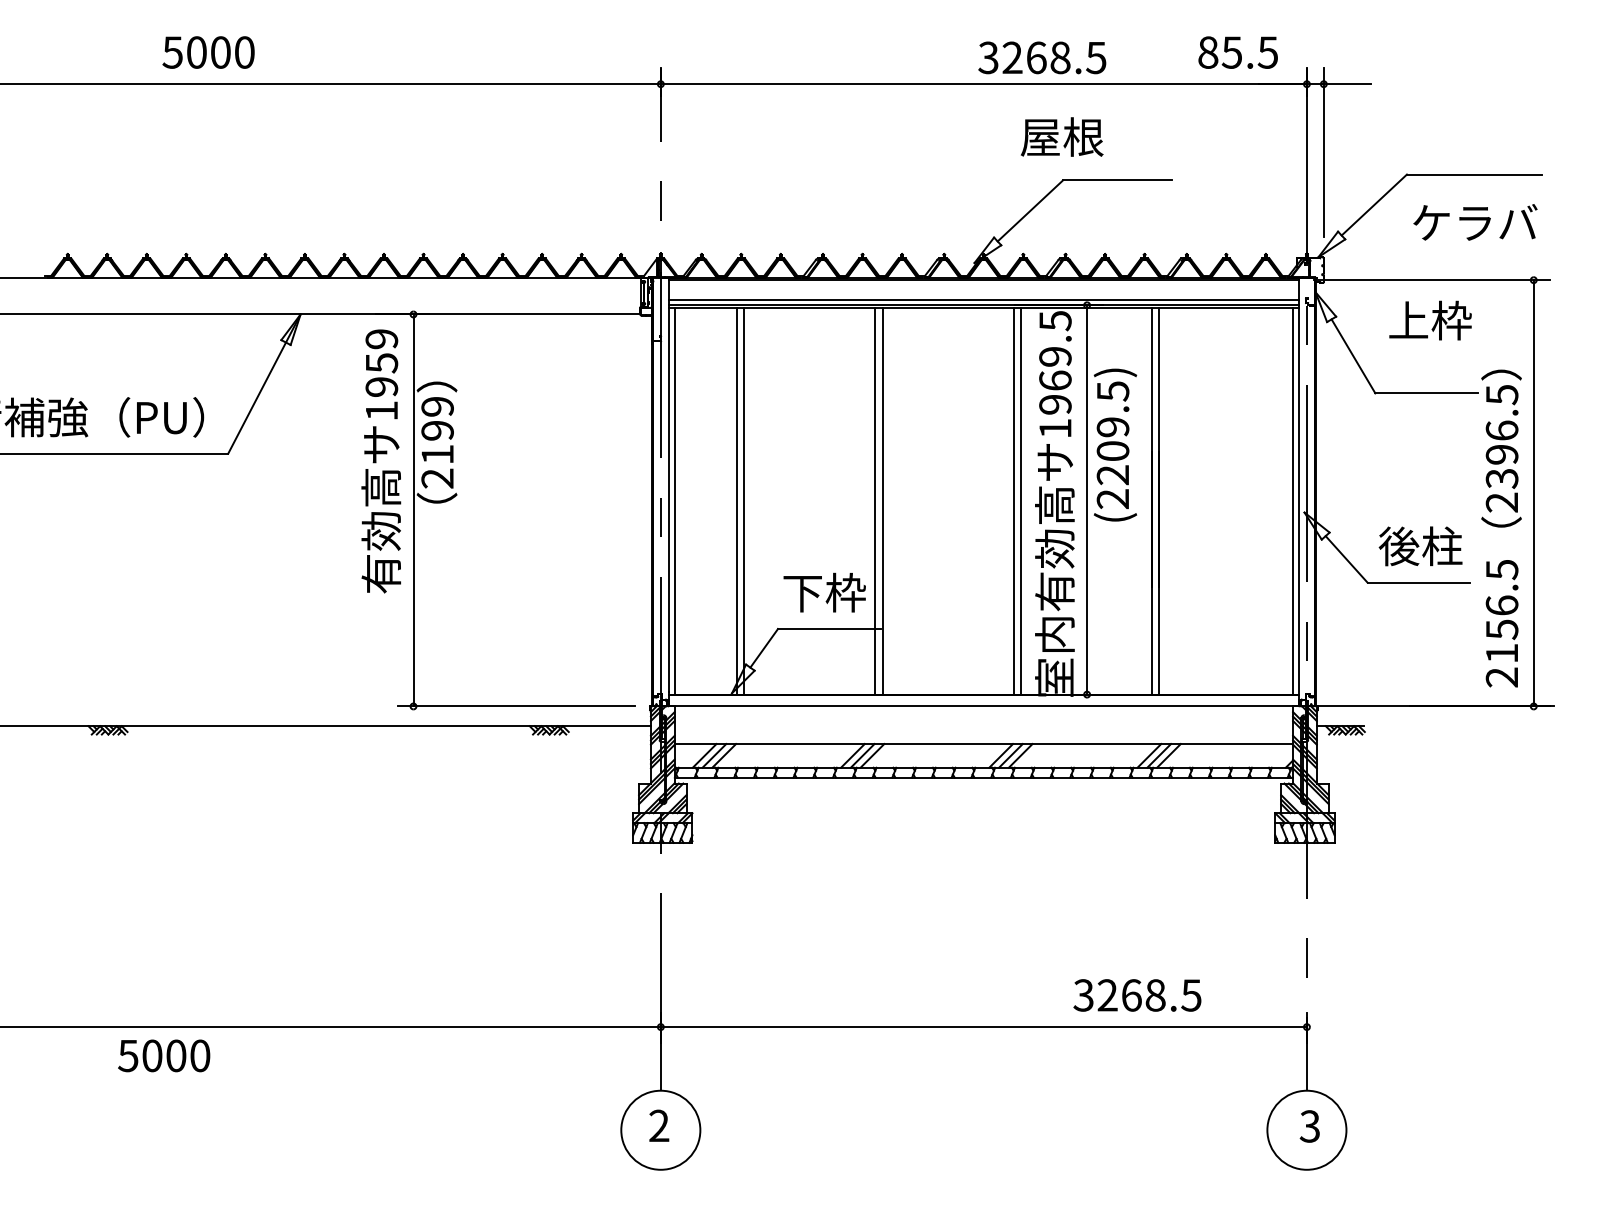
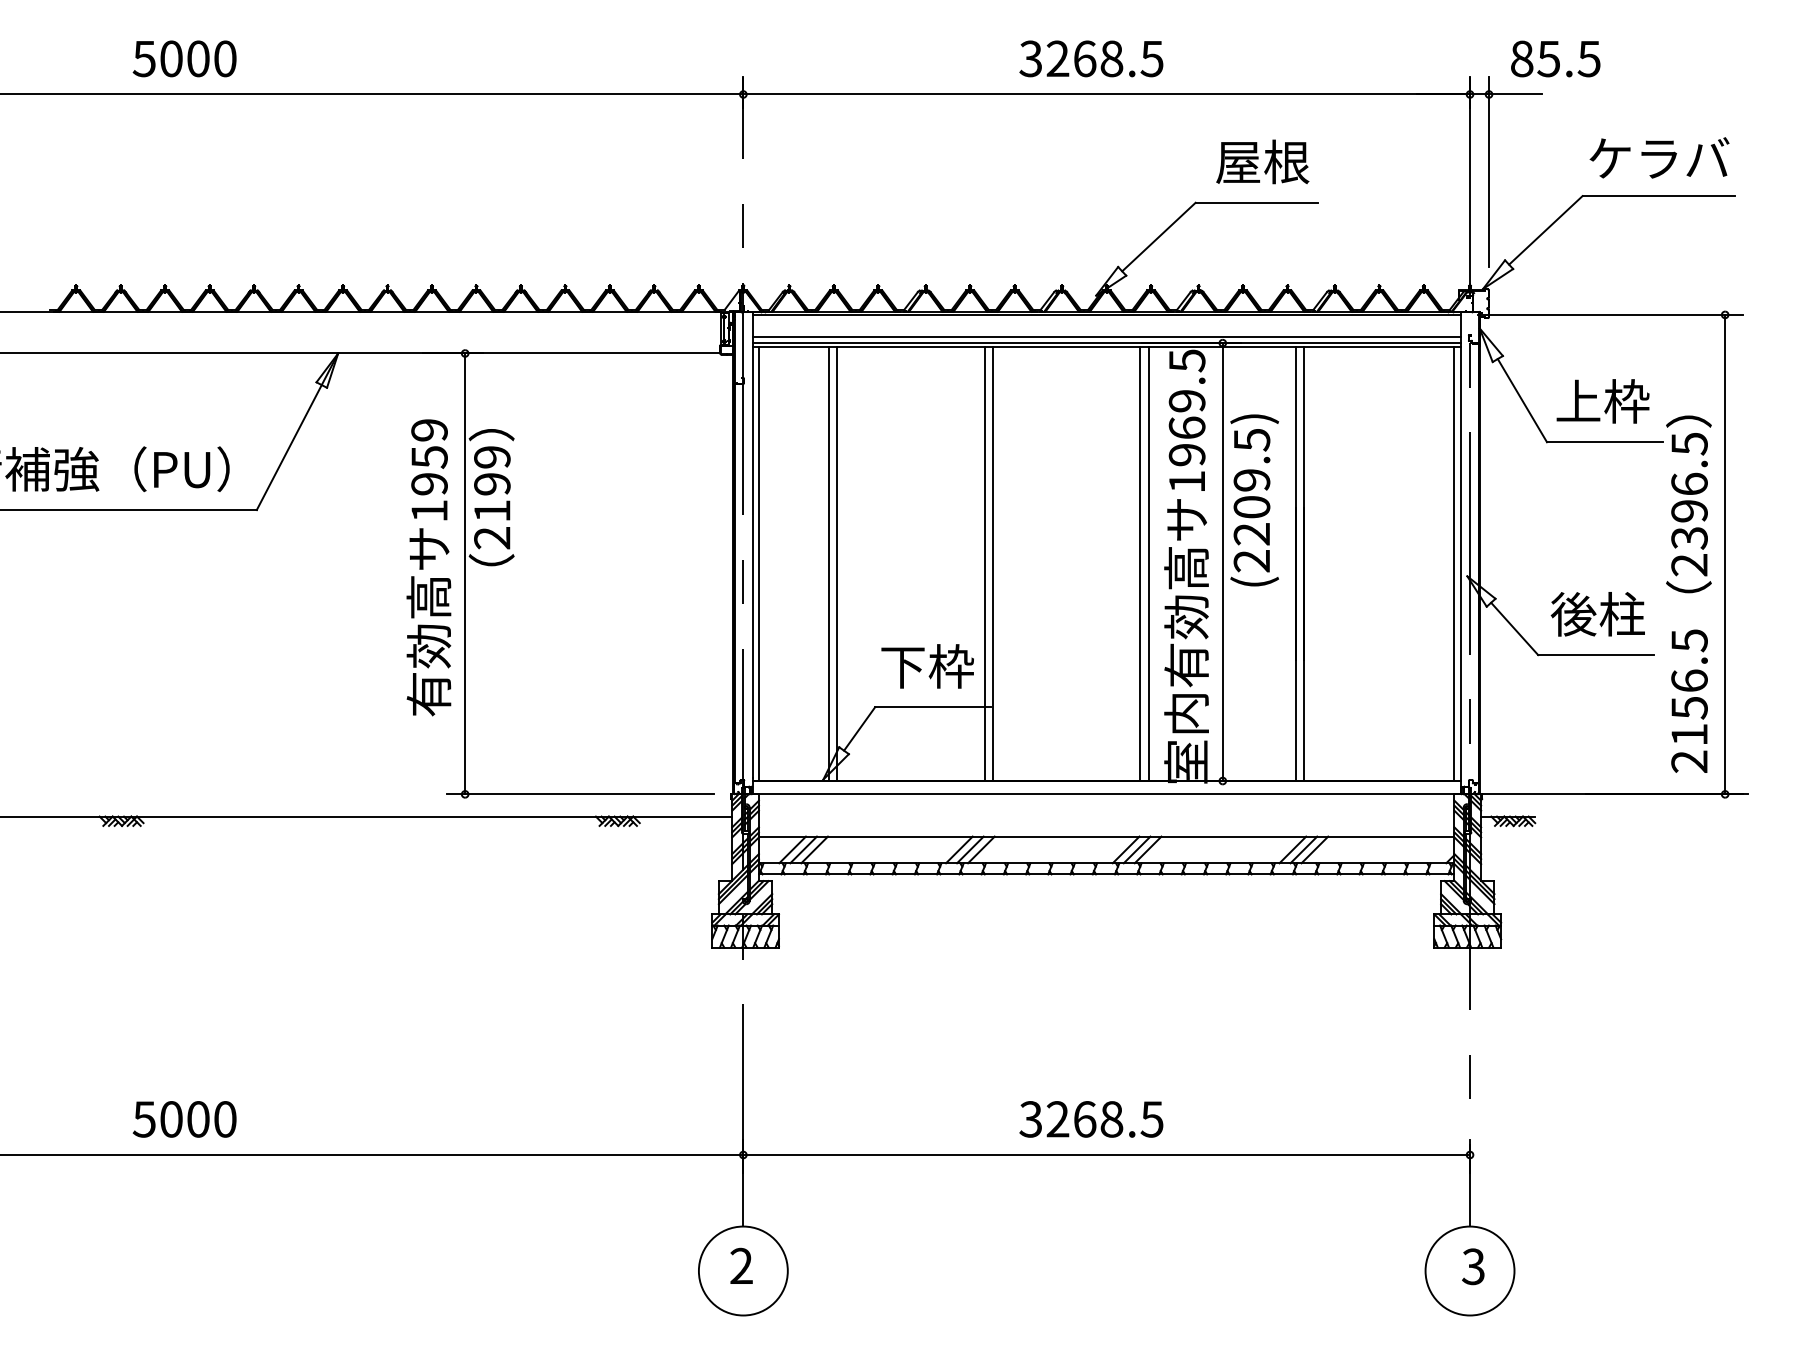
text: (208, 52) -> (184, 58), moved
text: (1237, 52) -> (1555, 58), moved
text: (1042, 57) -> (1091, 58), moved
text: (1061, 136) -> (1262, 161), moved
text: (1475, 222) -> (1659, 157), moved
text: (1430, 320) -> (1602, 401), moved
text: (380, 461) -> (428, 567), moved
text: (1137, 995) -> (1091, 1119), moved
text: (163, 1055) -> (184, 1119), moved

